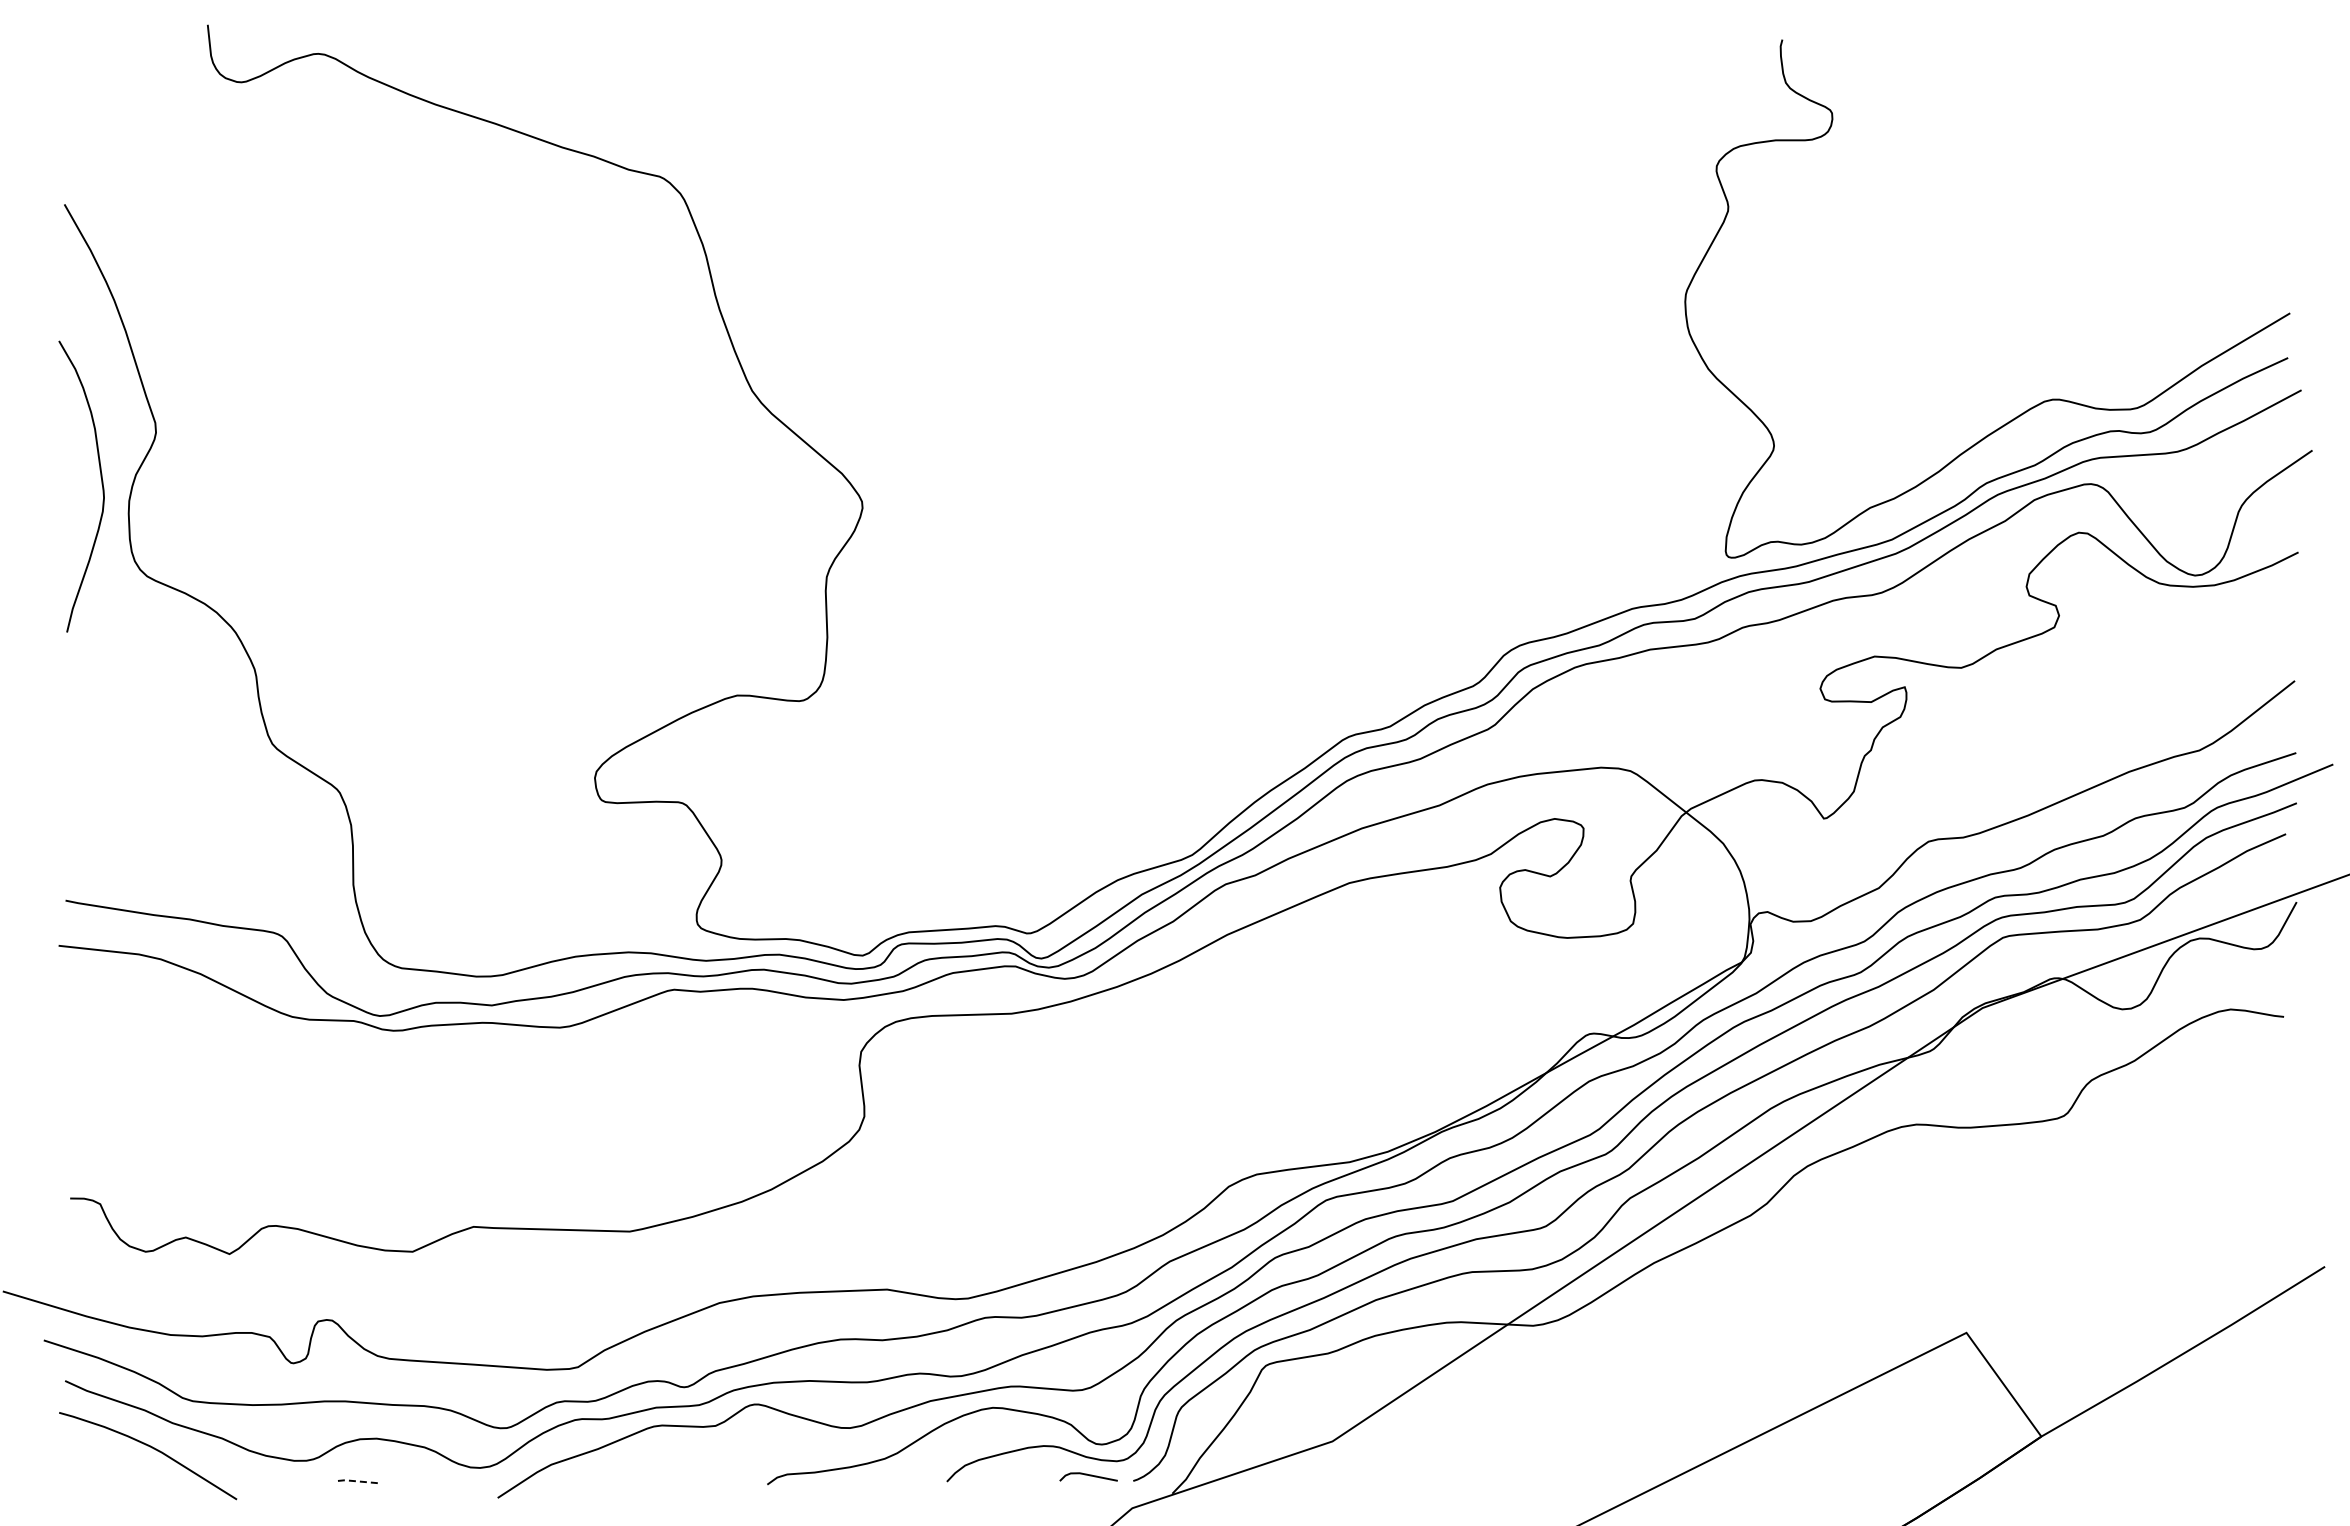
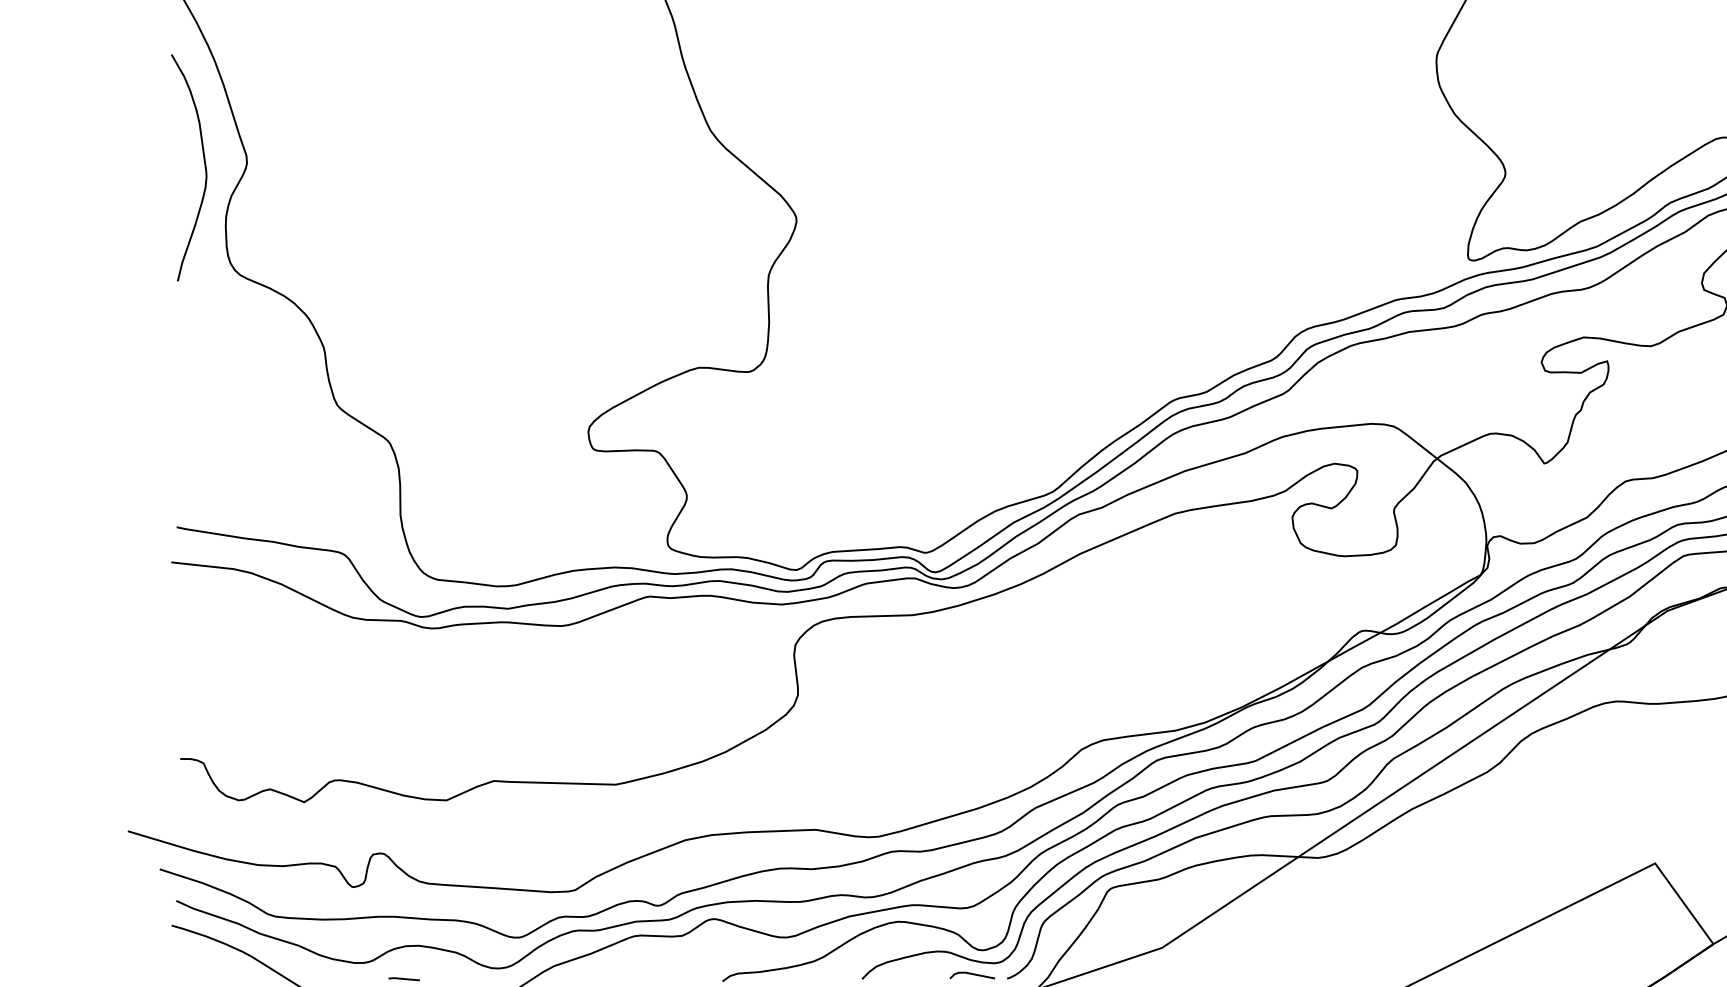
curve: (101, 484) -> (204, 166), moved
line: (357, 1481) -> (403, 979), dashed -> solid

